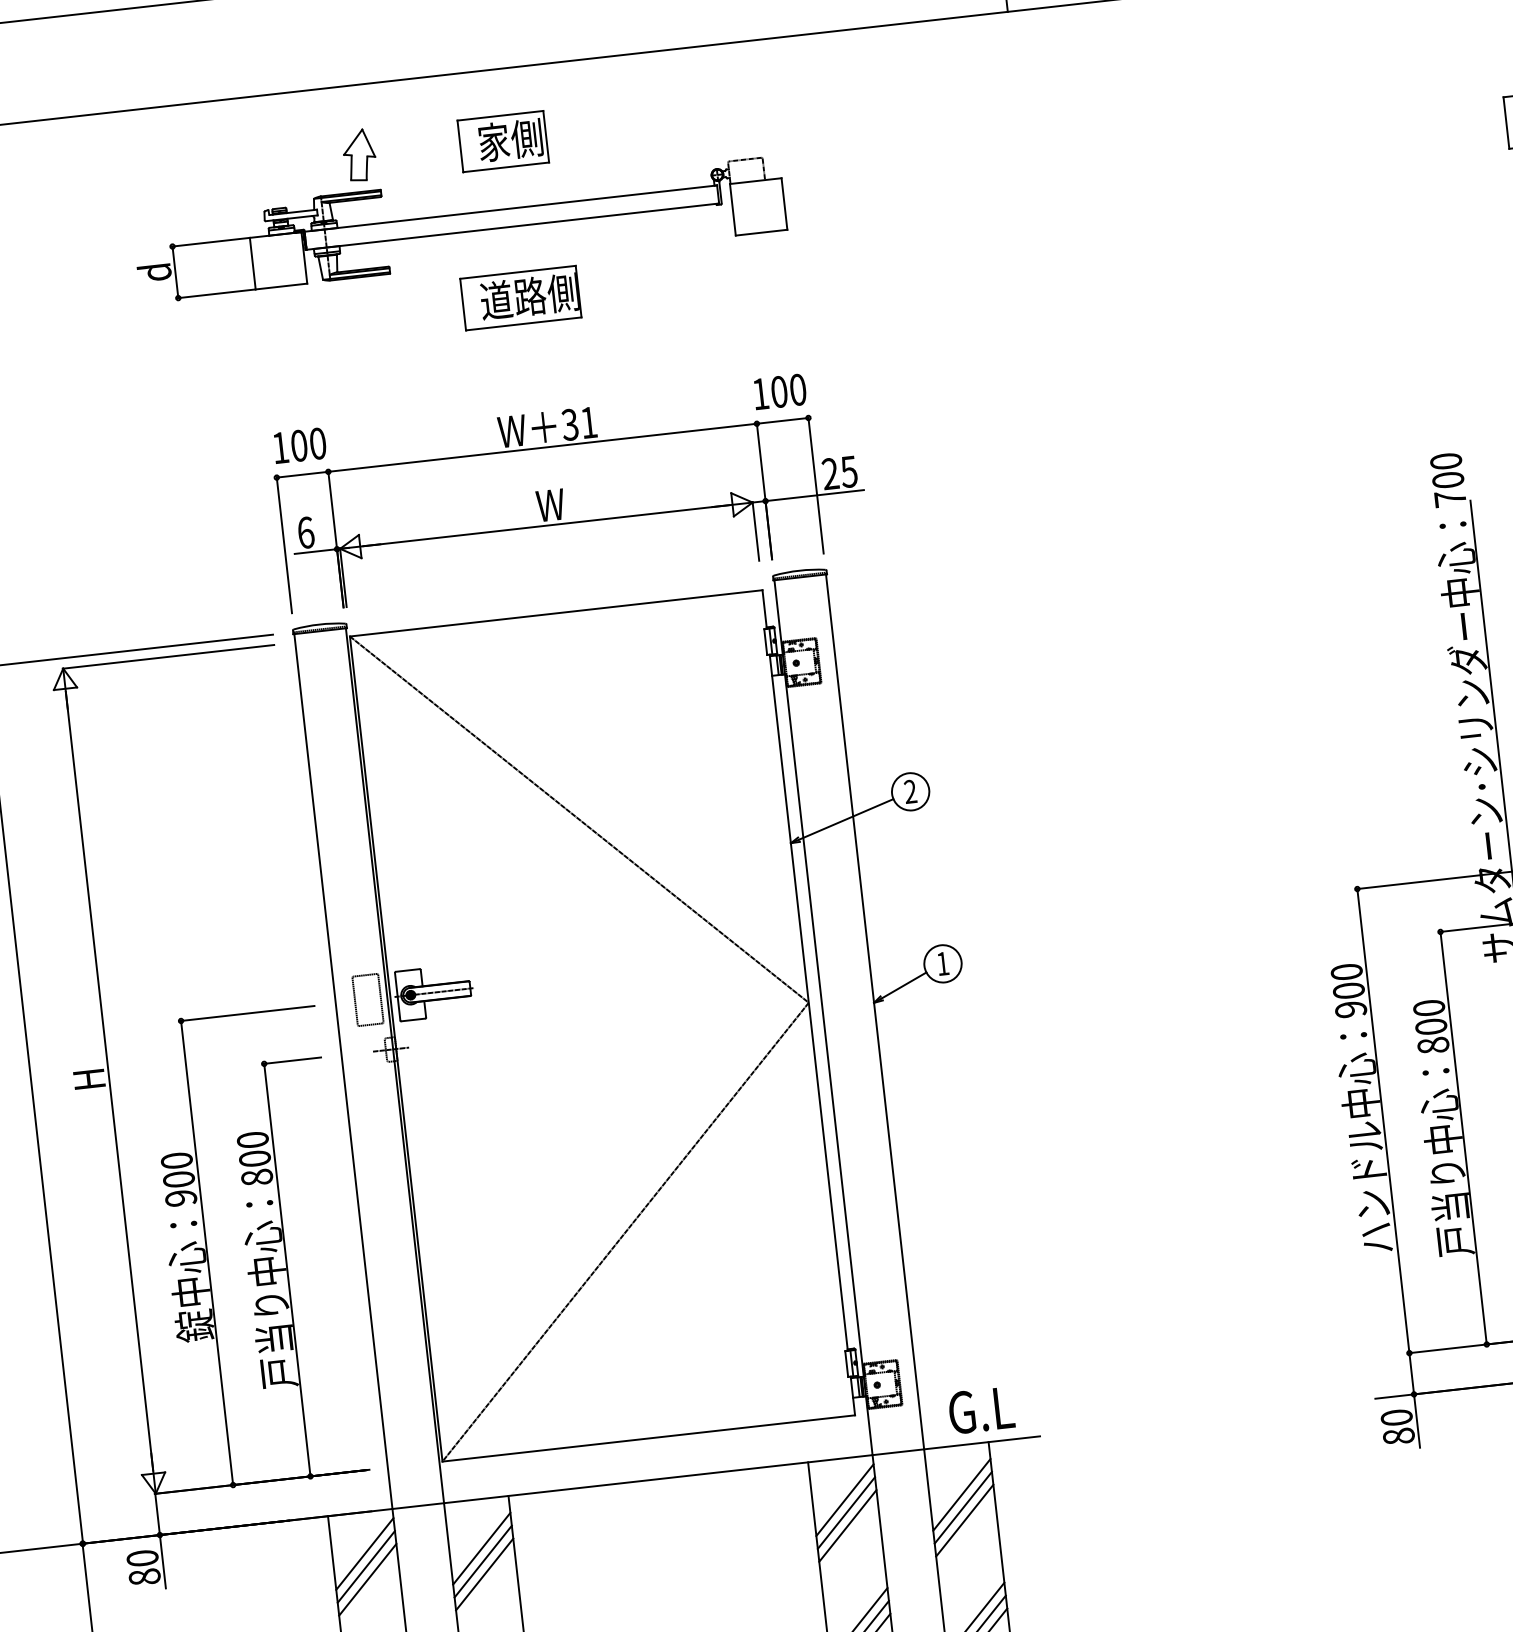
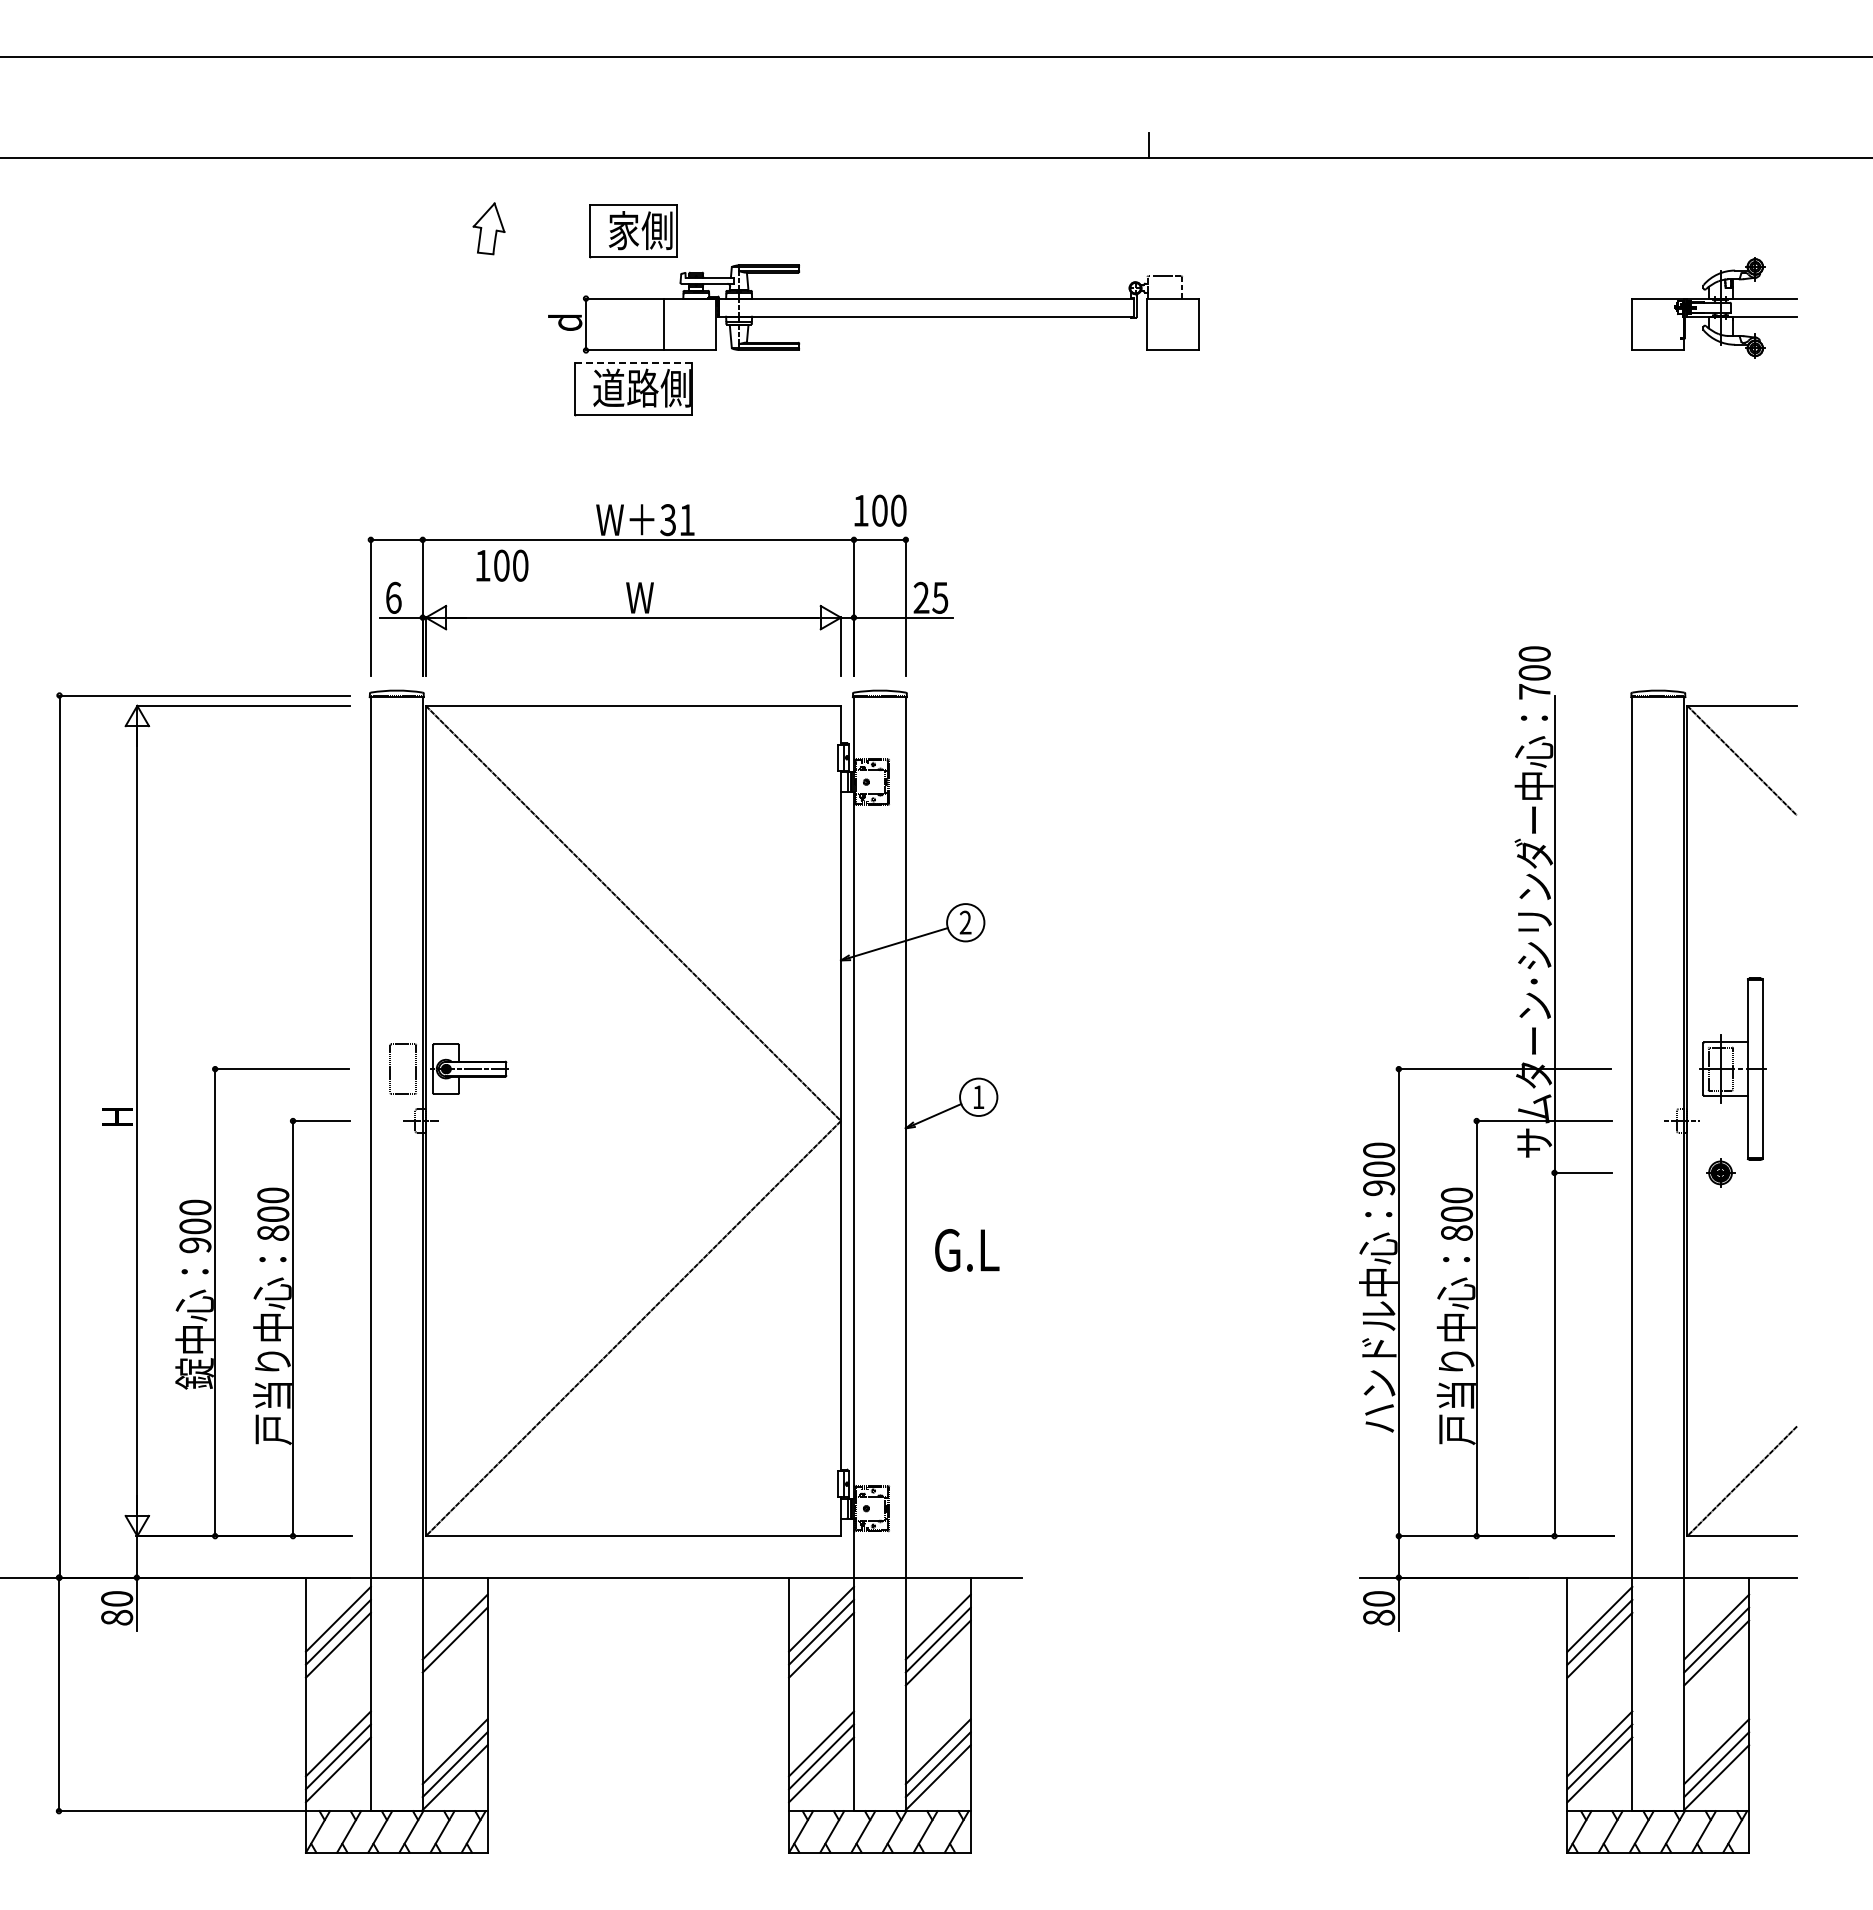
part: (459, 224) -> (873, 308), moved
line: (518, 272) -> (633, 362), solid -> dashed
text: (299, 445) -> (502, 565), moved
text: (981, 1410) -> (967, 1250), moved
line: (483, 1574) -> (454, 1652), removed

